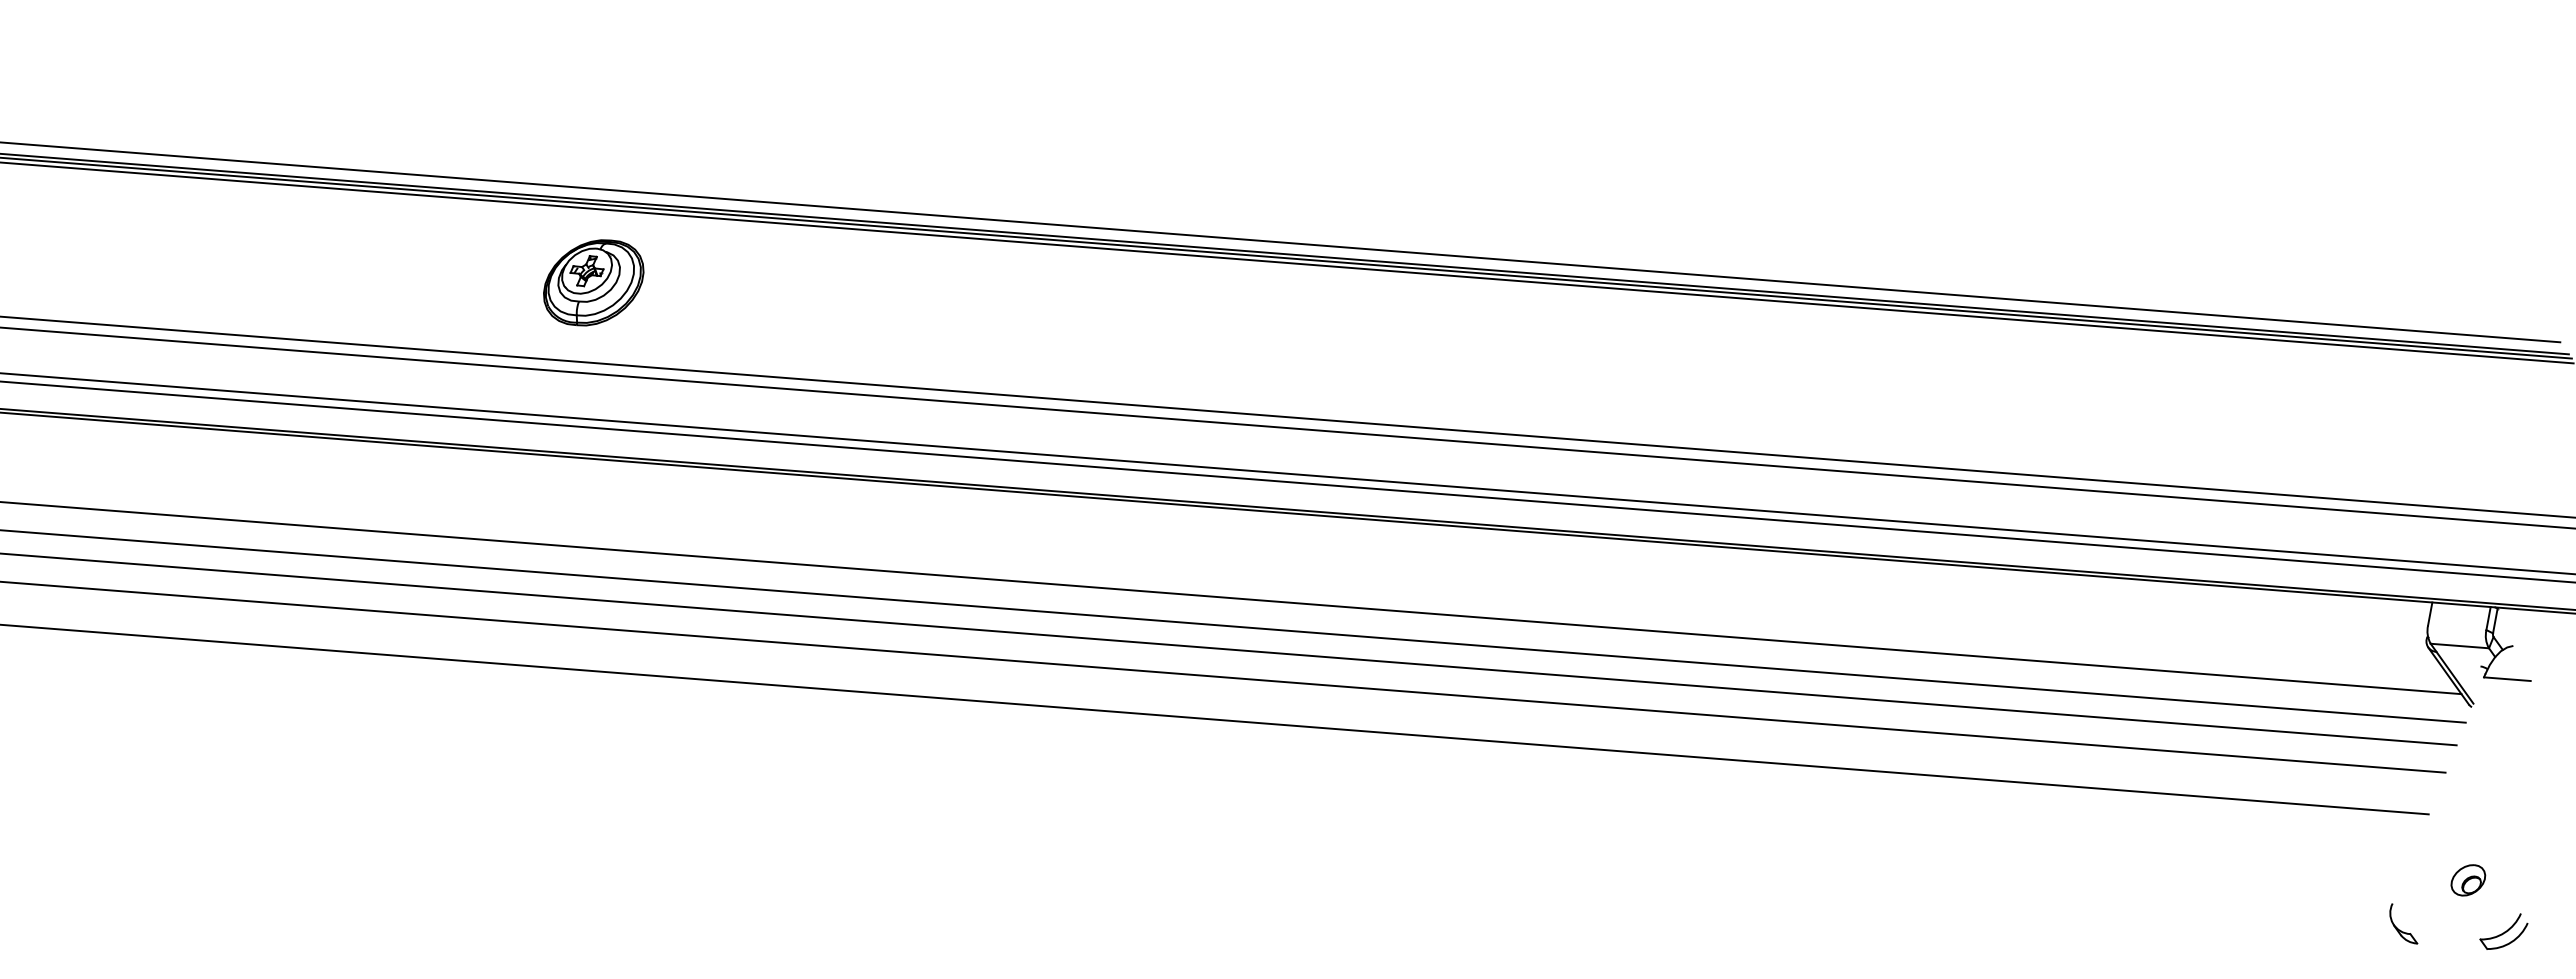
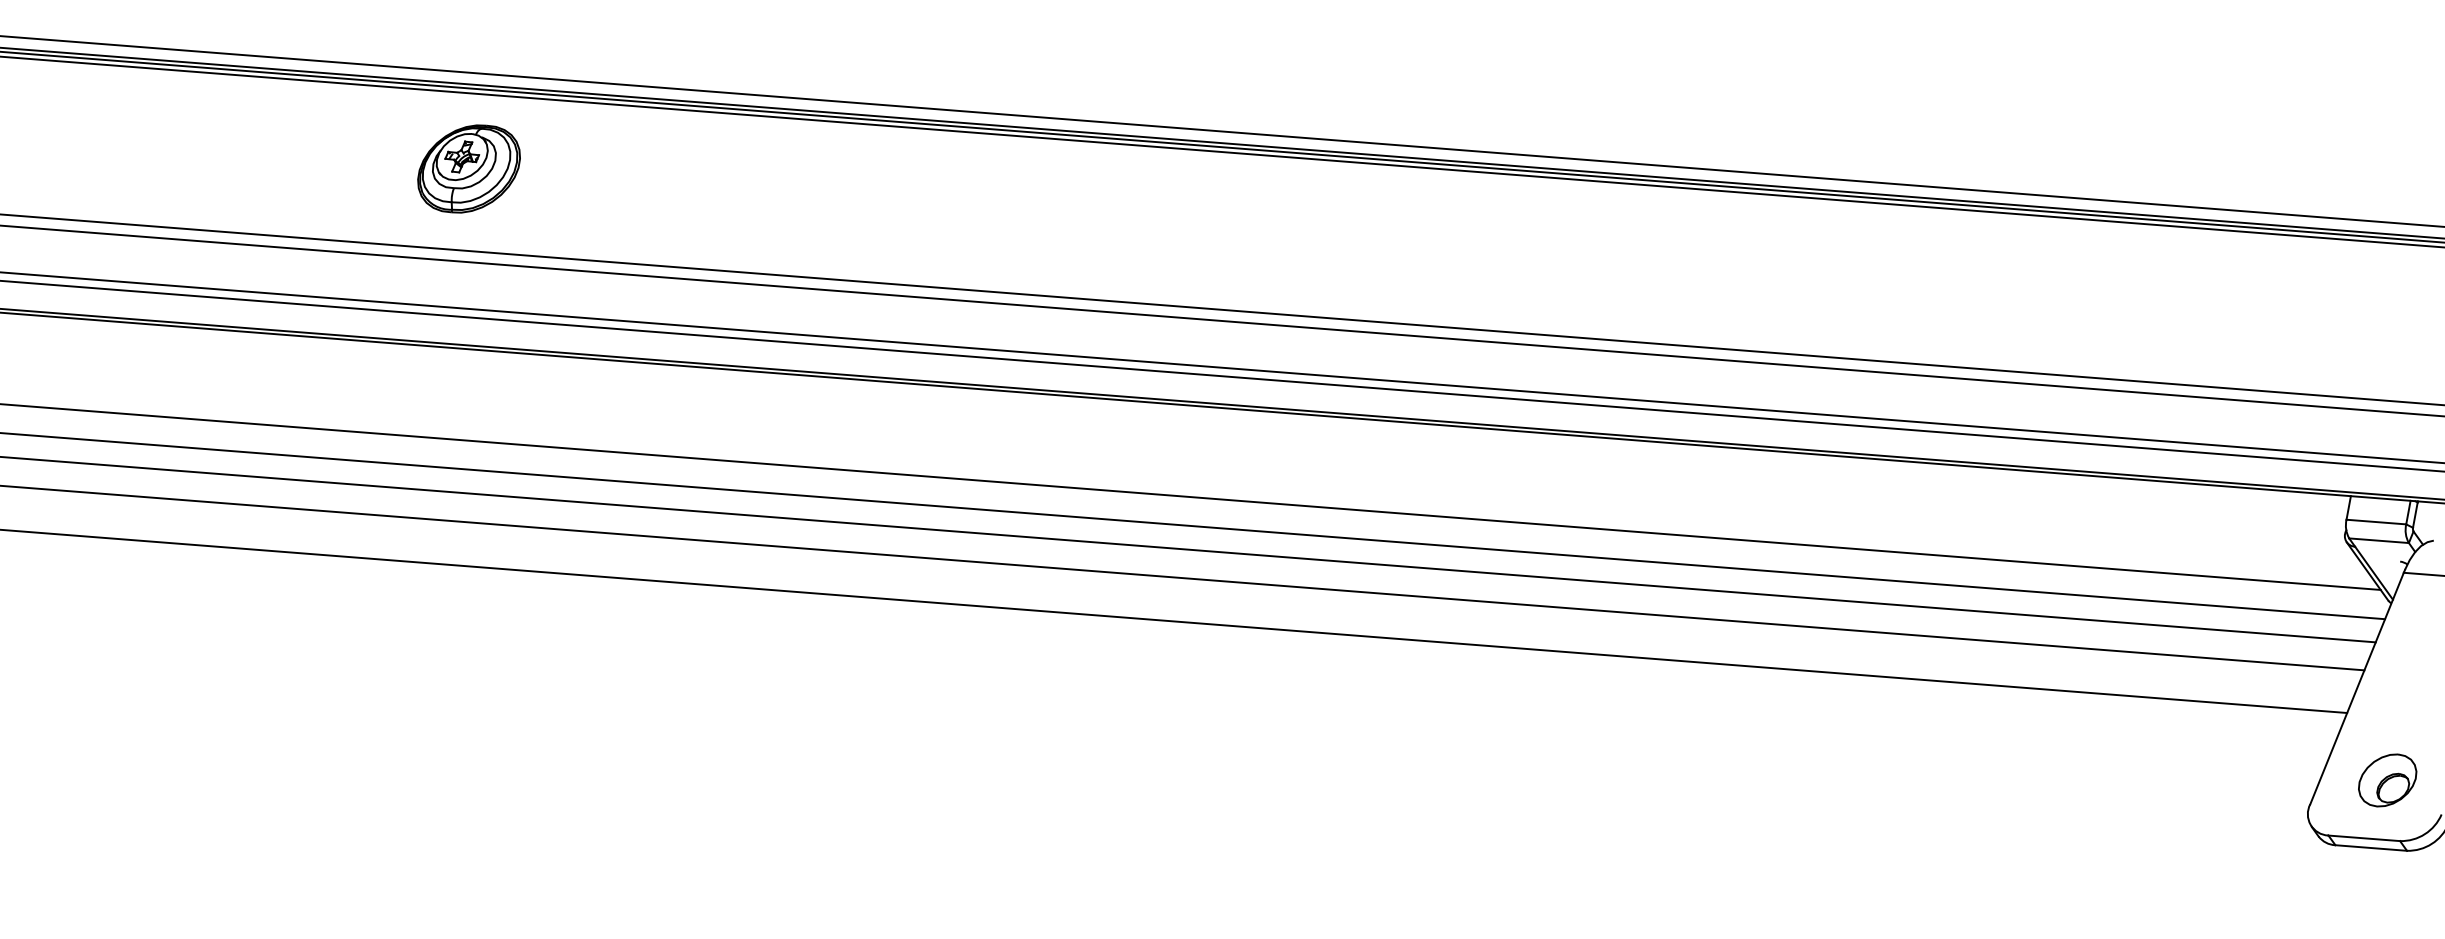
line: (2457, 627) -> (2376, 521), added
line: (2438, 790) -> (2357, 688), added
part: (2468, 880) -> (2387, 780), size x1.67
line: (2445, 936) -> (2364, 838), added
line: (2452, 946) -> (2371, 848), added

